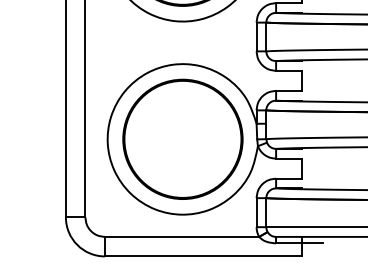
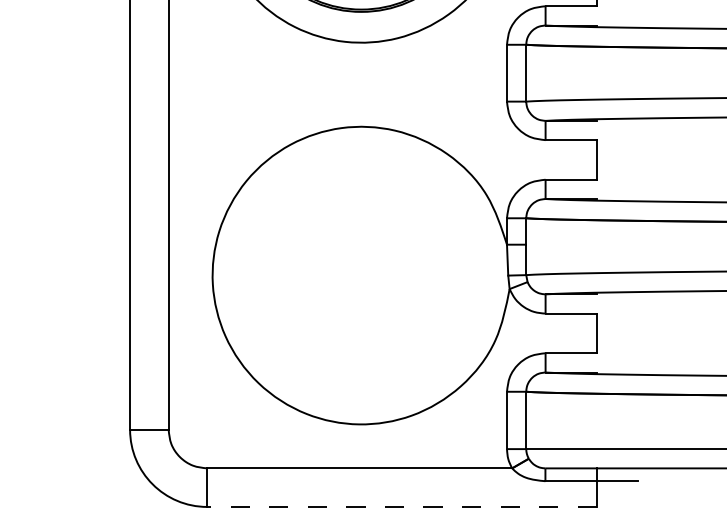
part: (182, 138) -> (360, 273), removed
line: (203, 256) -> (402, 507), solid -> dashed

